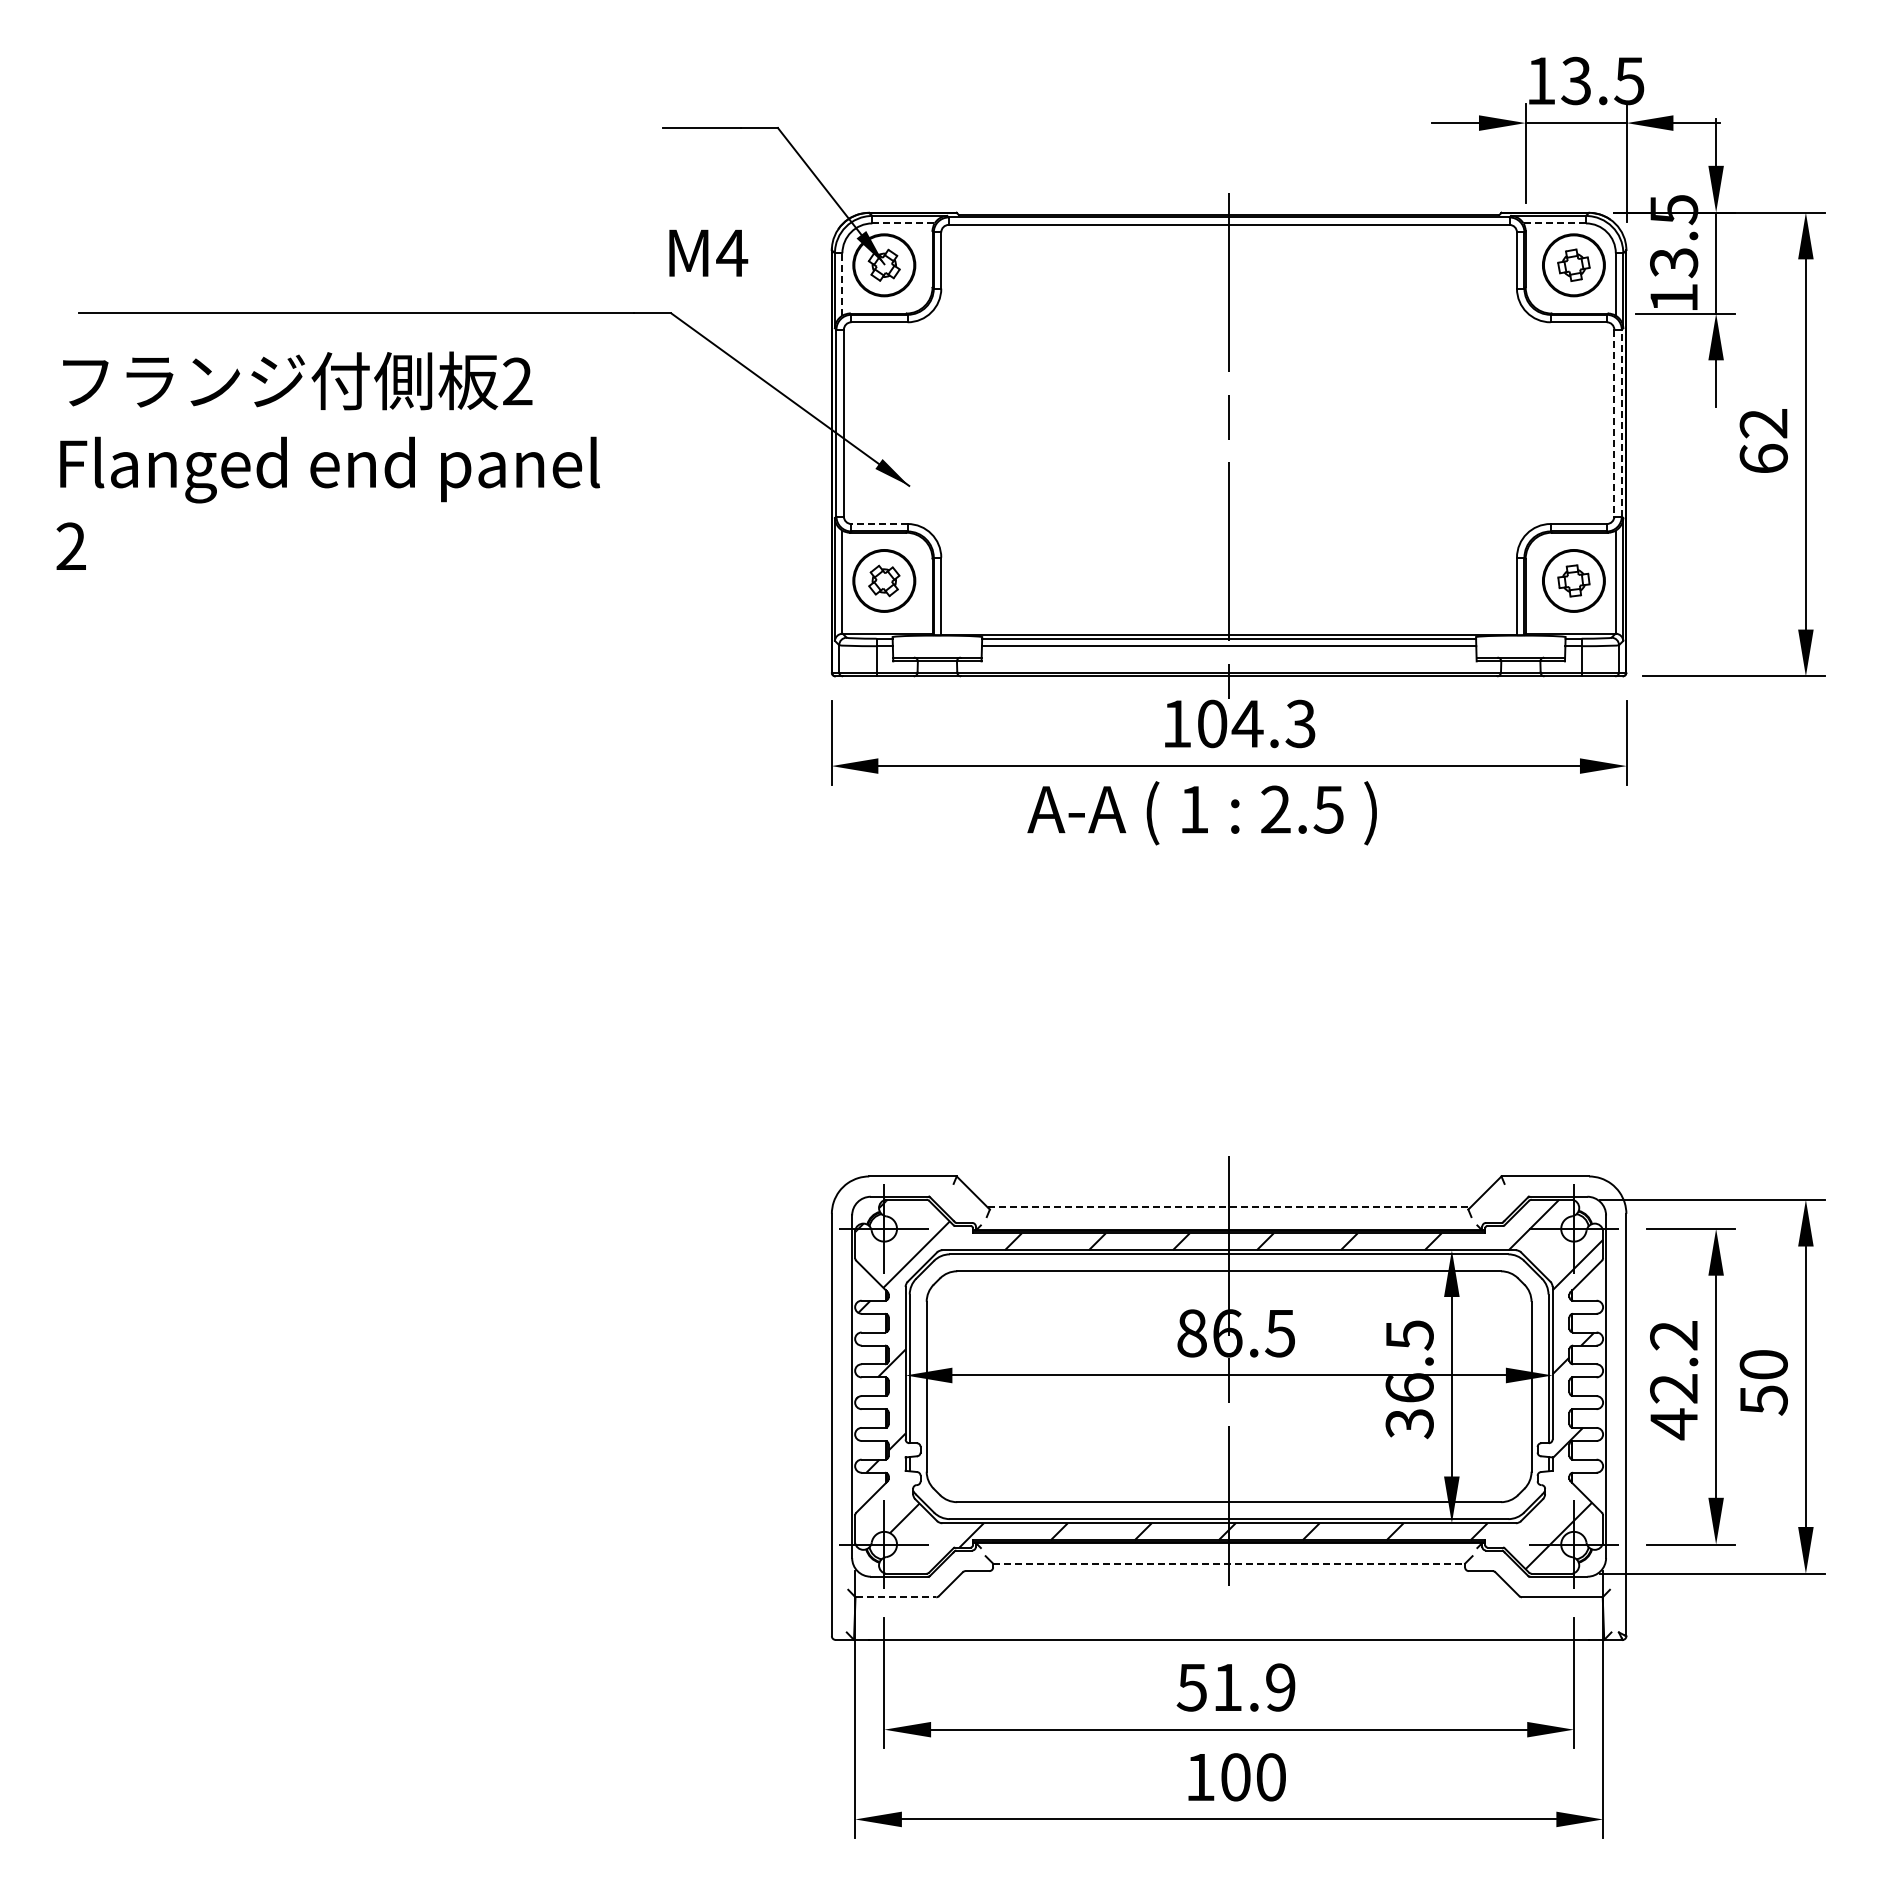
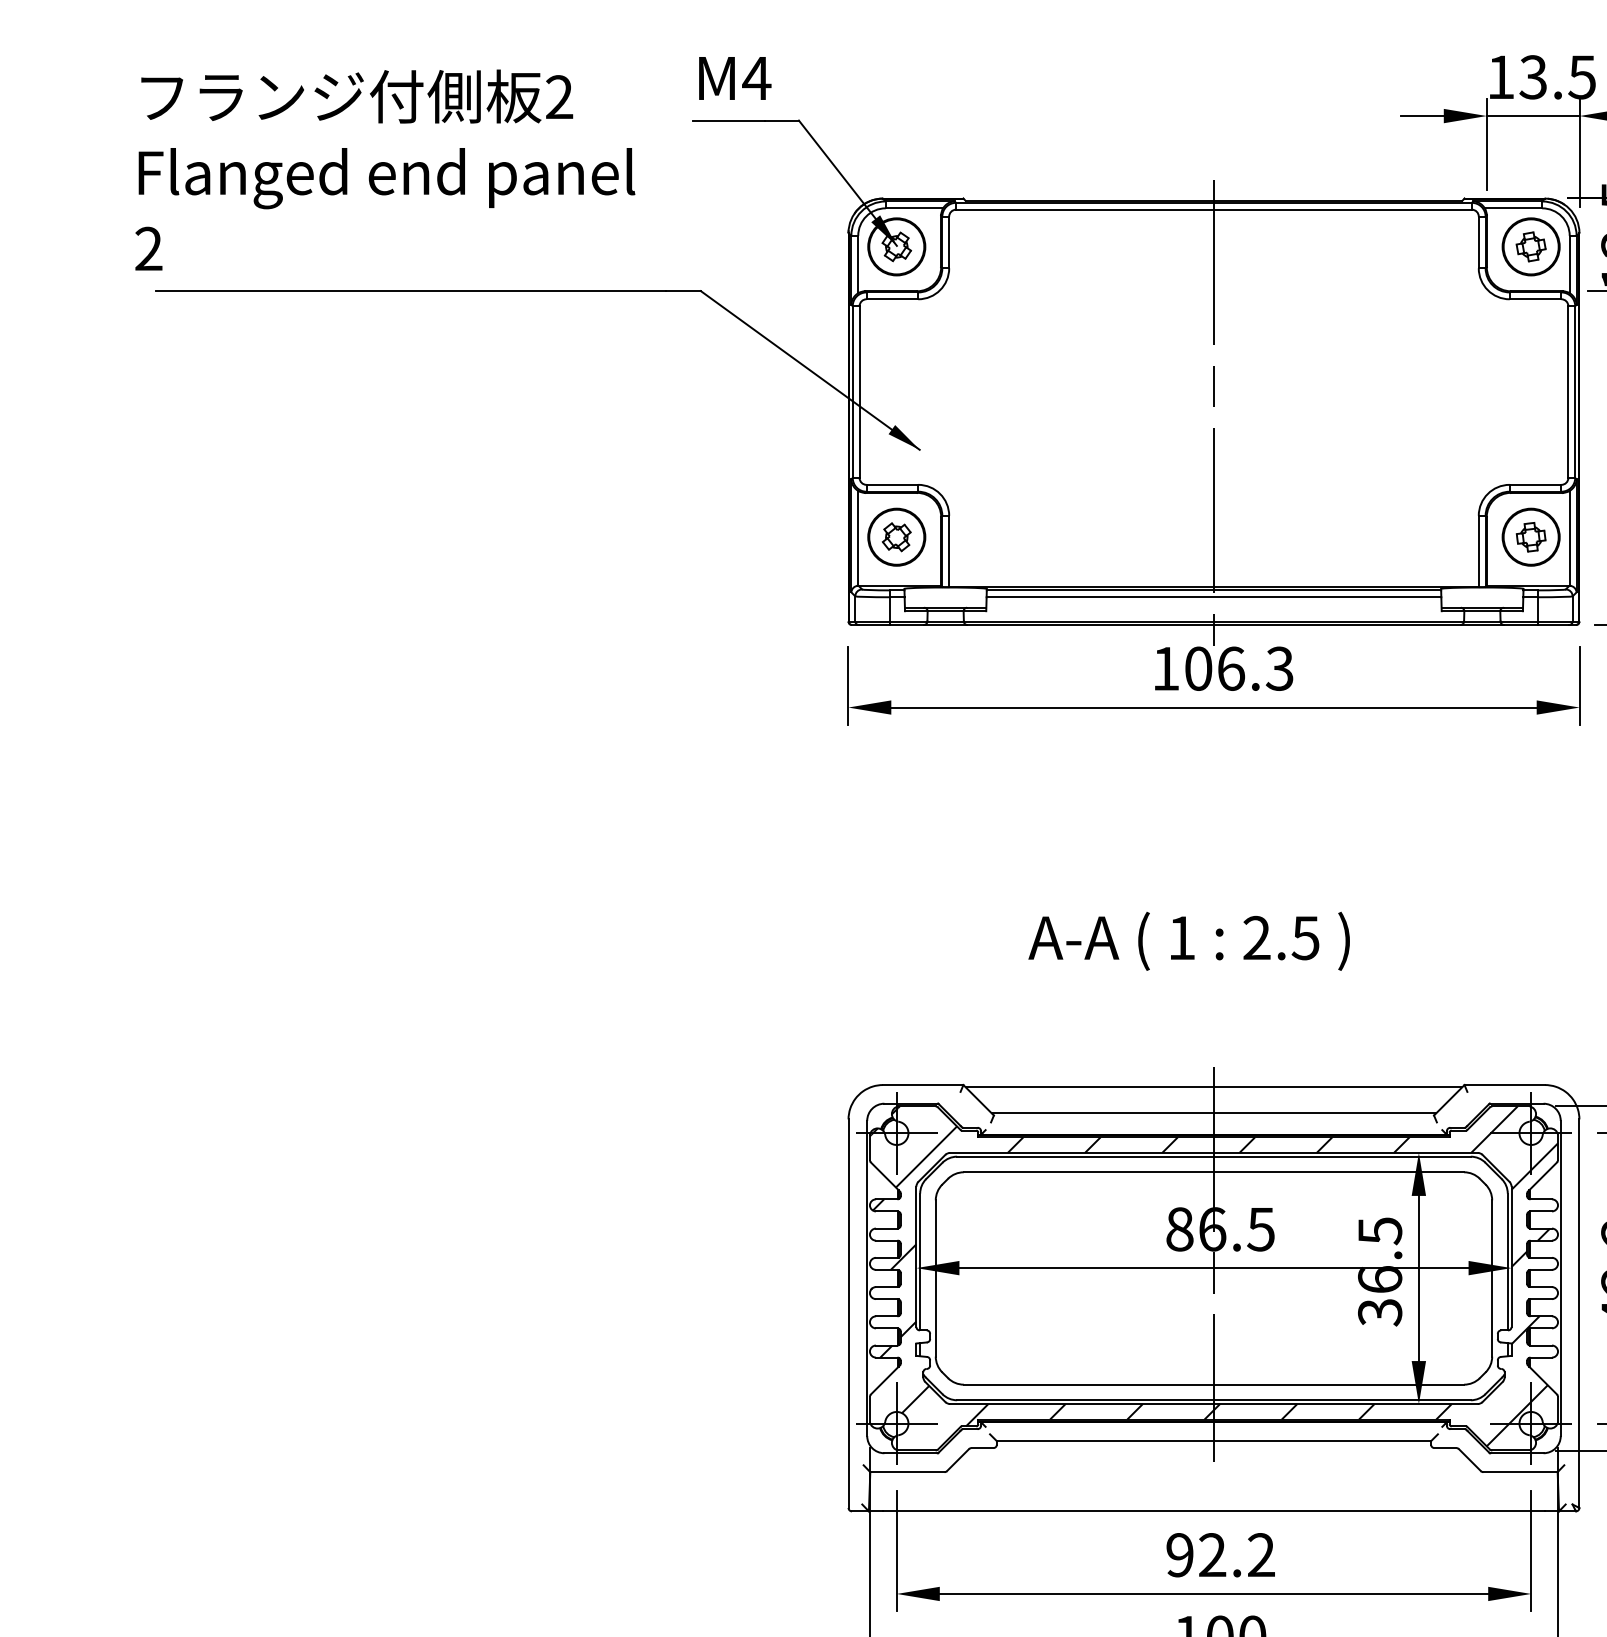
line: (904, 223) -> (915, 208), dashed -> solid
line: (1555, 223) -> (1514, 208), dashed -> solid
text: (708, 252) -> (735, 77), moved
line: (842, 284) -> (858, 264), dashed -> solid
line: (1621, 422) -> (1574, 391), dashed -> solid
line: (1614, 423) -> (1568, 392), dashed -> solid
text: (328, 460) -> (385, 169), moved
line: (879, 524) -> (892, 485), dashed -> solid
text: (1247, 723) -> (1230, 668), 104.3 -> 106.3
text: (1201, 813) -> (1188, 941), moved
line: (1229, 1178) -> (1214, 1086), added
line: (1229, 1207) -> (1214, 1113), dashed -> solid
line: (1229, 1563) -> (1214, 1441), dashed -> solid
line: (896, 1597) -> (908, 1472), dashed -> solid
text: (1235, 1687) -> (1219, 1555), 51.9 -> 92.2

